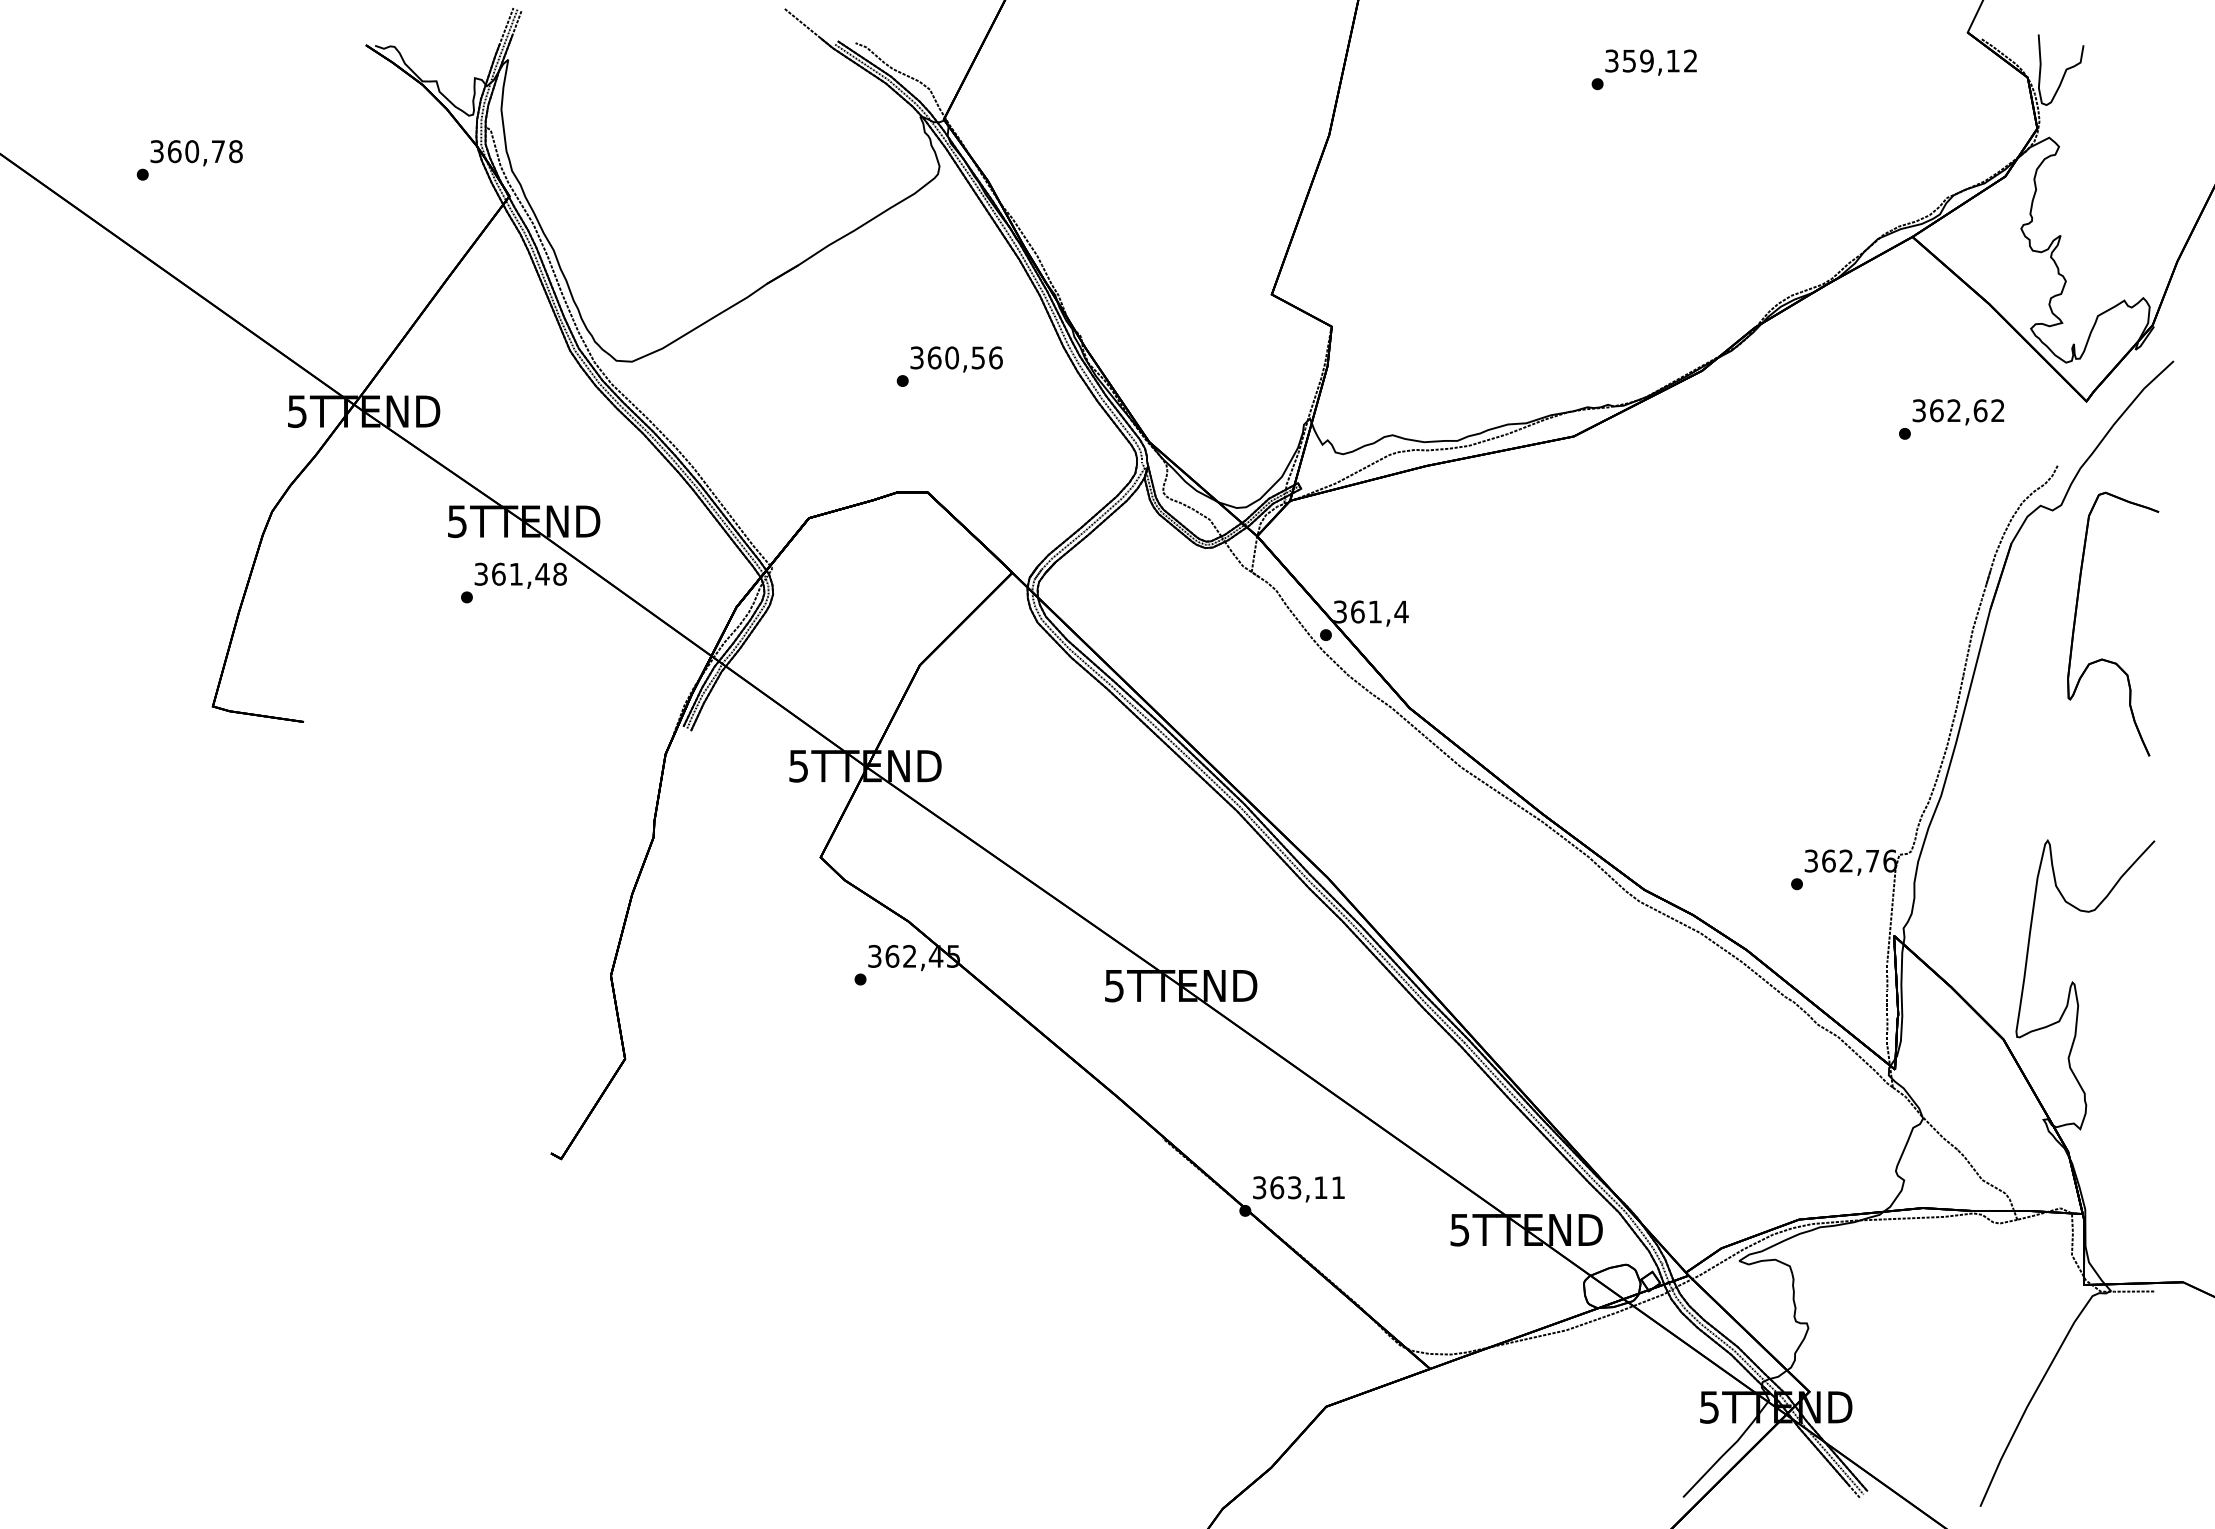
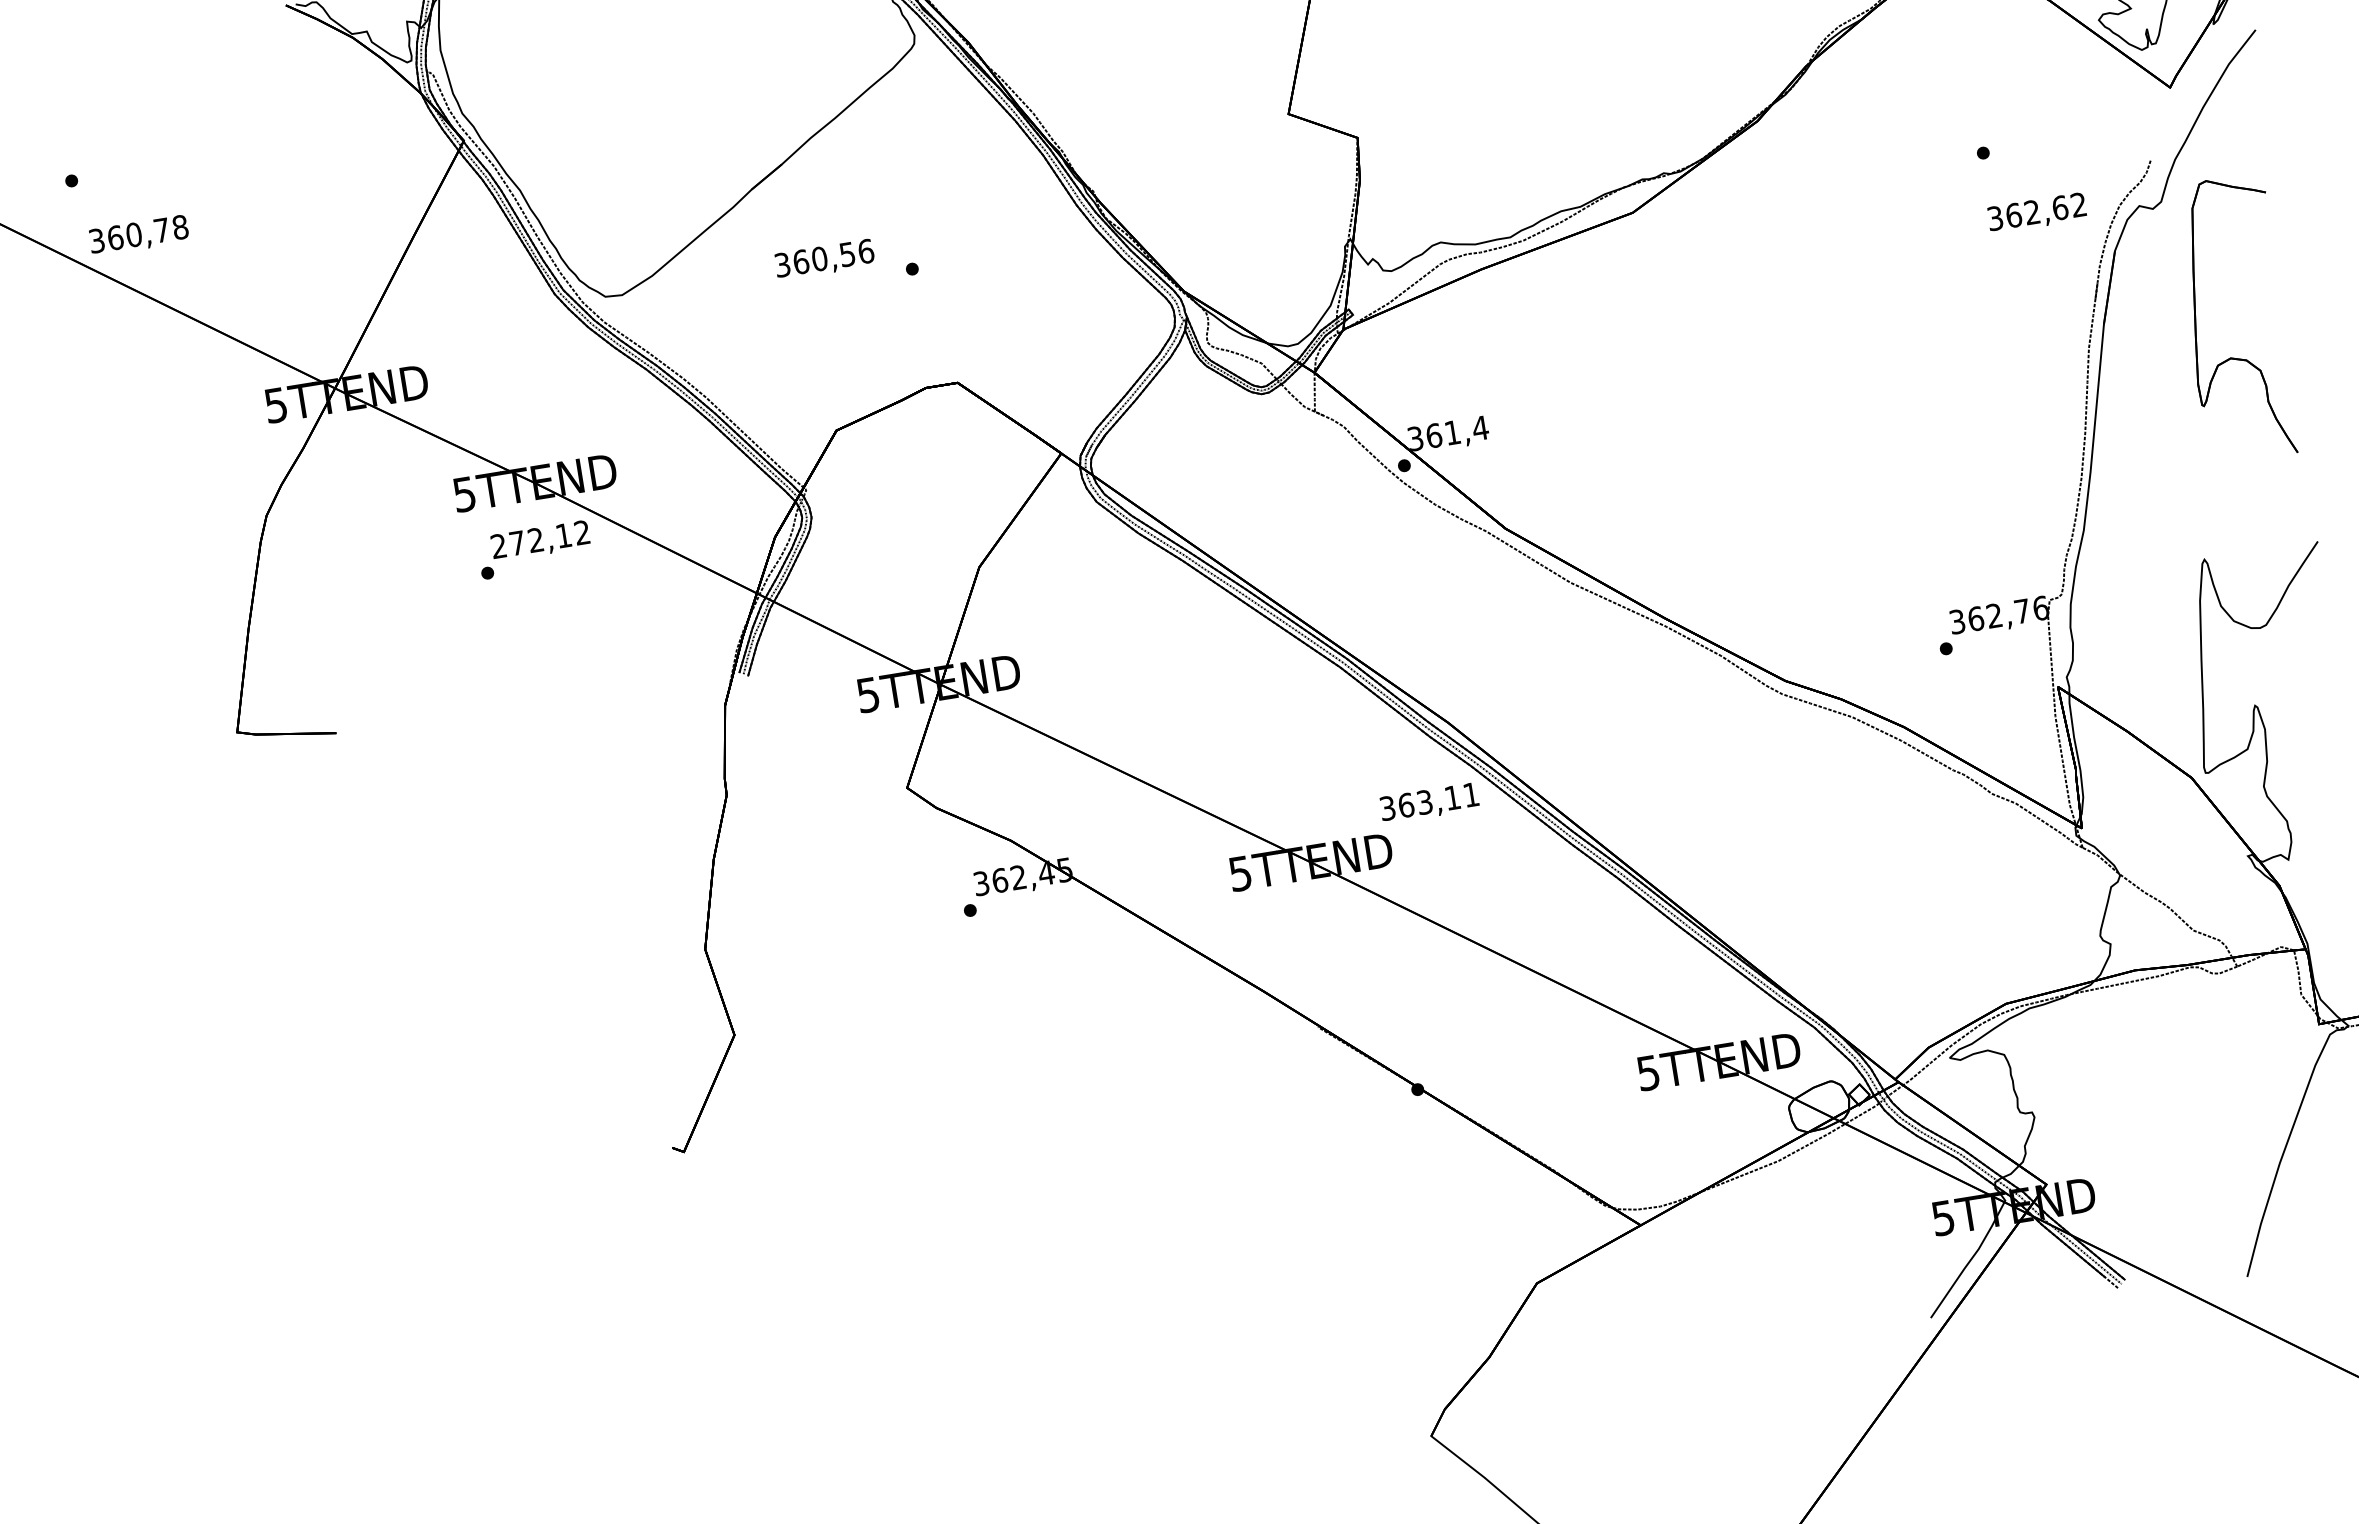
text: (196, 153) -> (139, 236), moved
text: (956, 359) -> (824, 259), moved
text: (1958, 412) -> (2037, 213), moved
text: (520, 573) -> (540, 538), 361,48 -> 272,12
text: (1298, 1189) -> (1429, 803), moved

